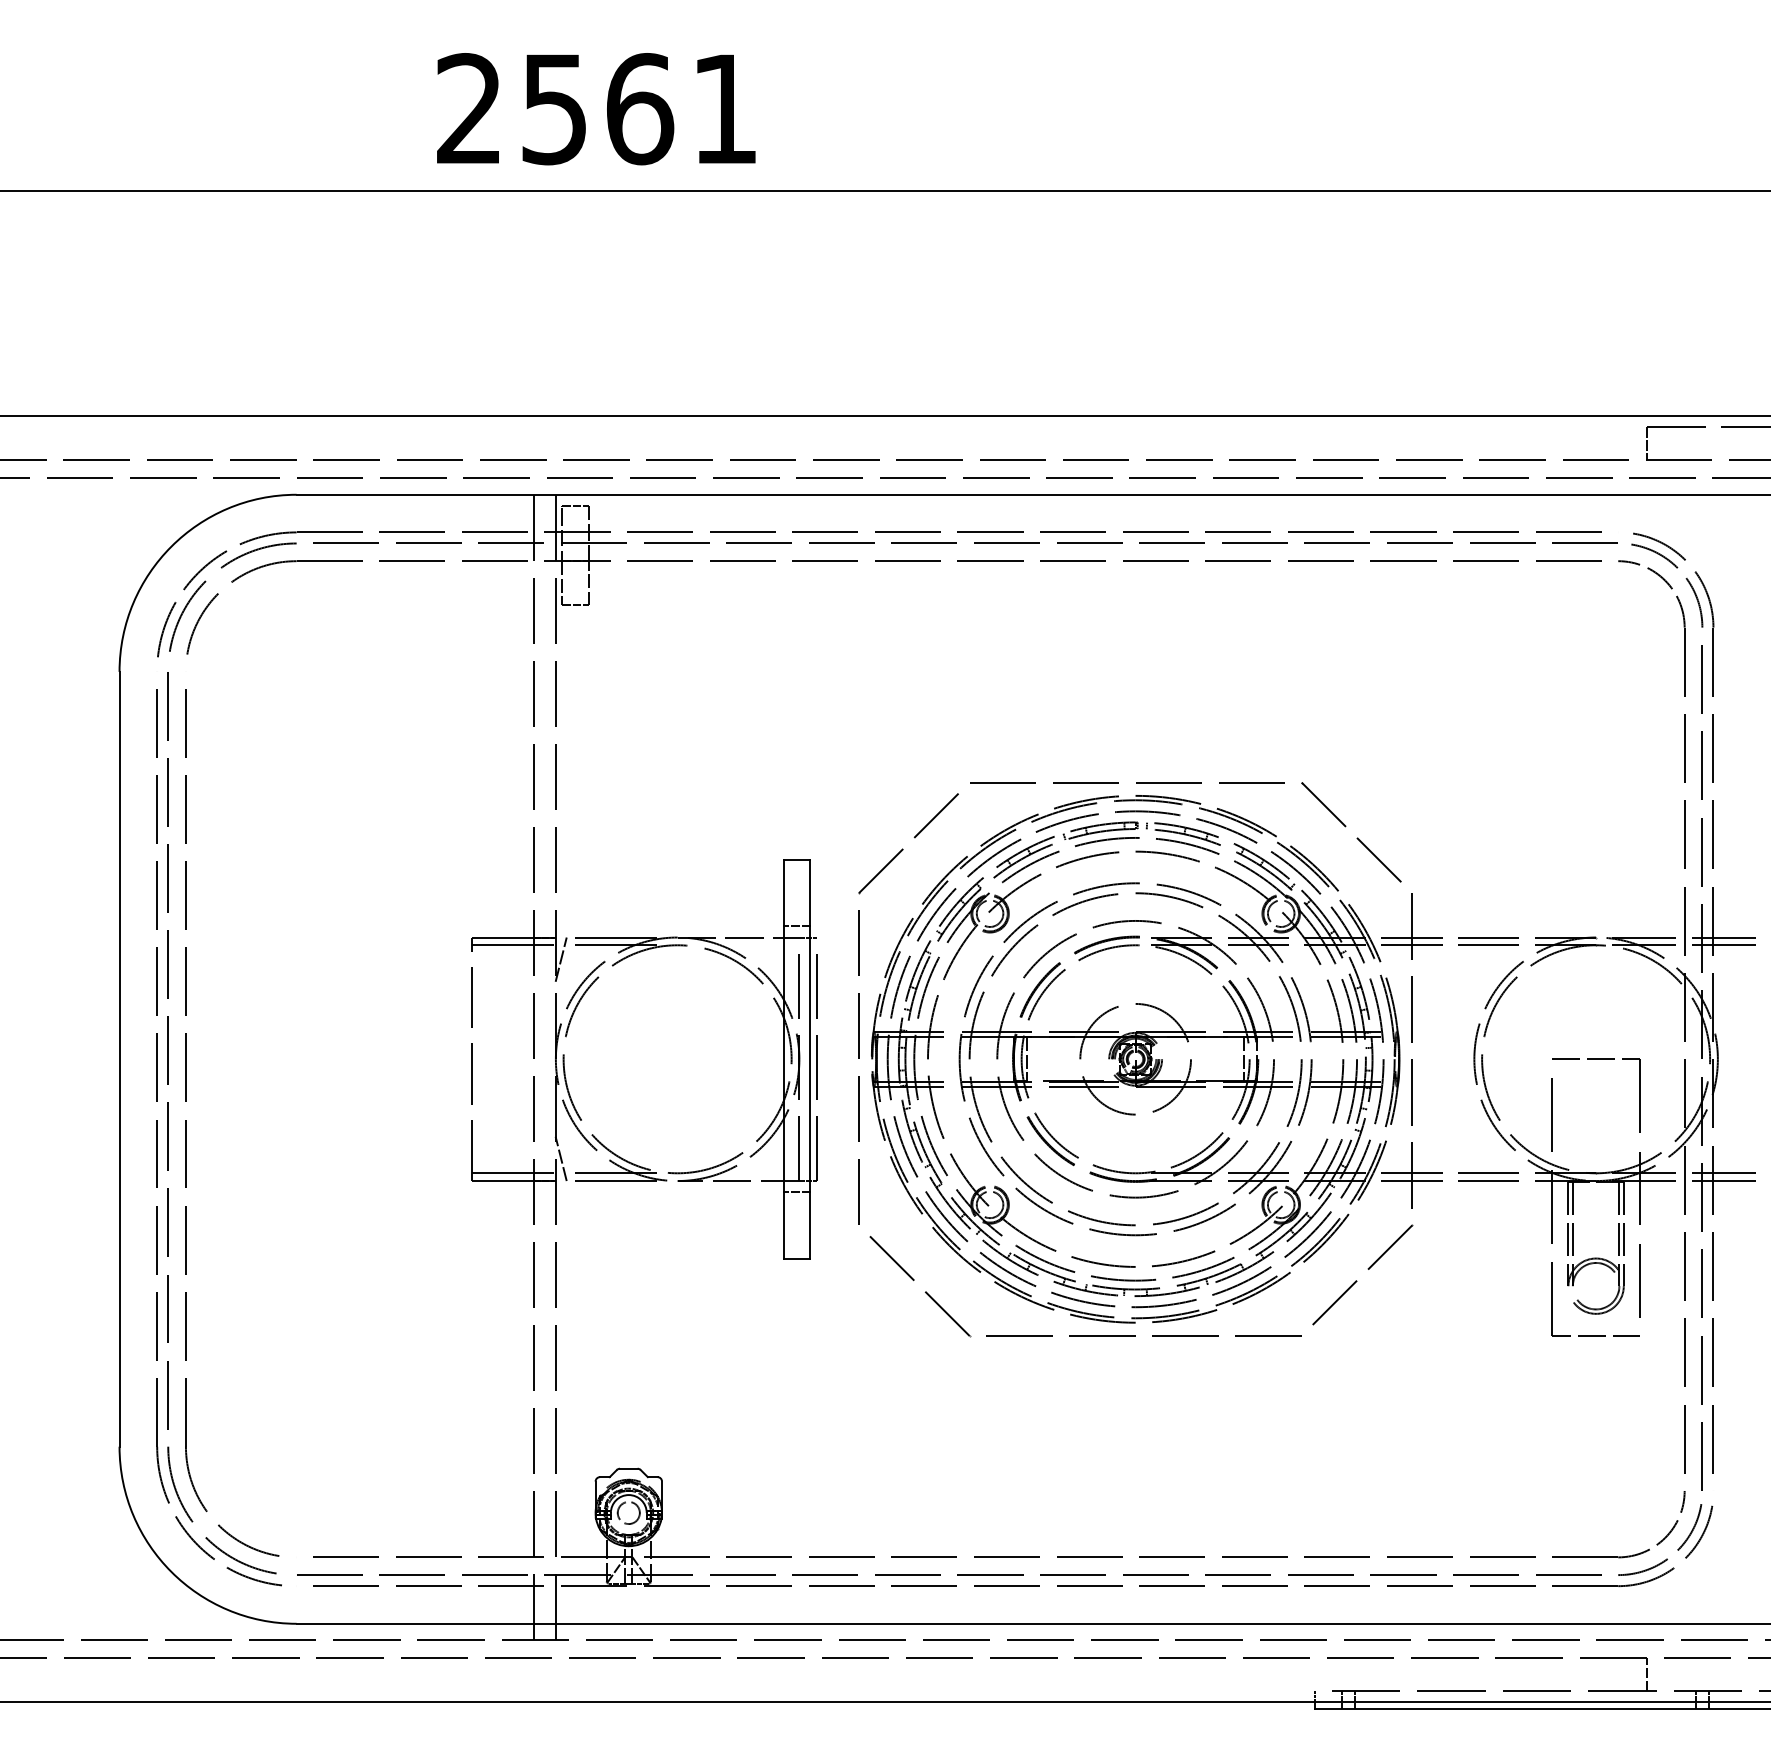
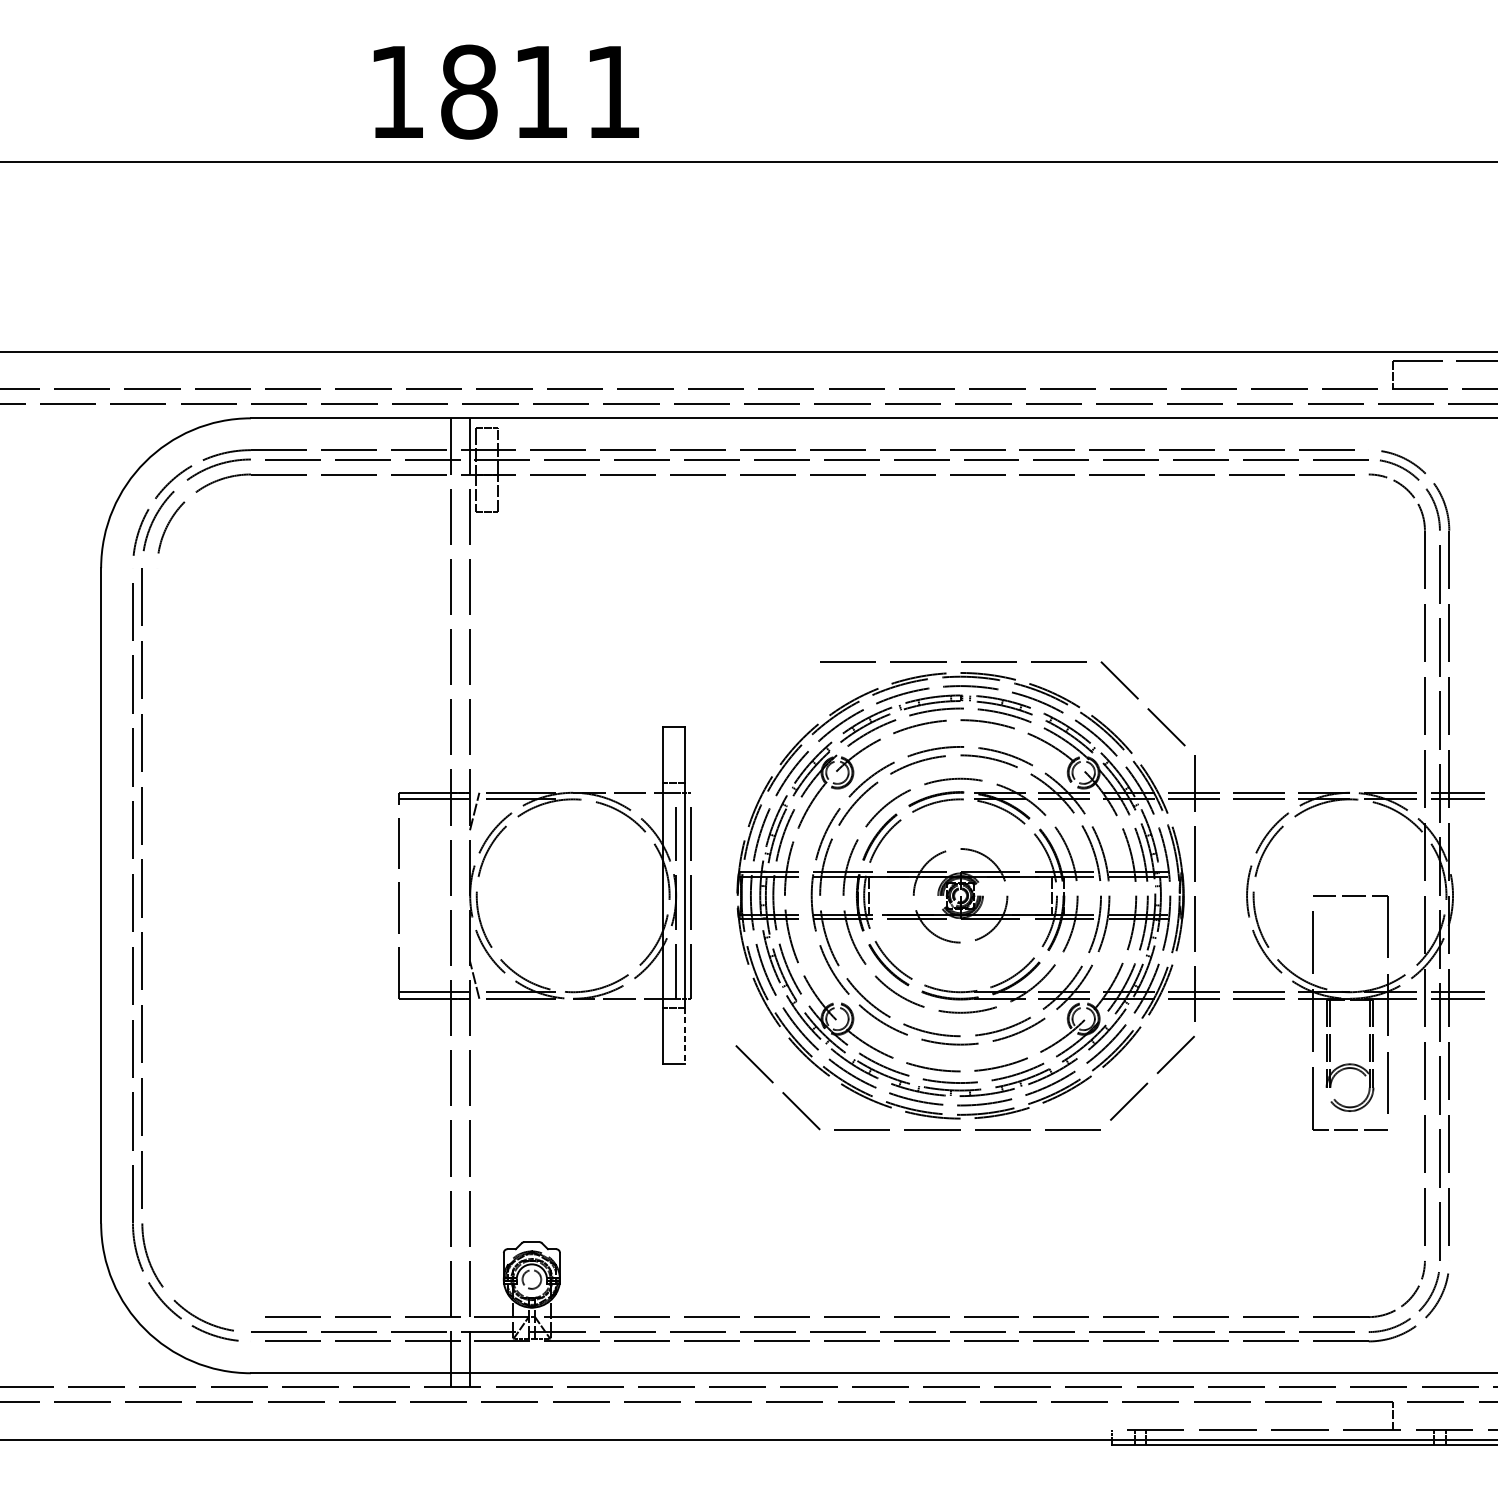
text: (555, 109) -> (469, 92), 2561 -> 1811
part: (859, 1008) -> (727, 852), removed
part: (186, 1122) -> (157, 949), removed
line: (810, 1225) -> (685, 1036), solid -> dashed

